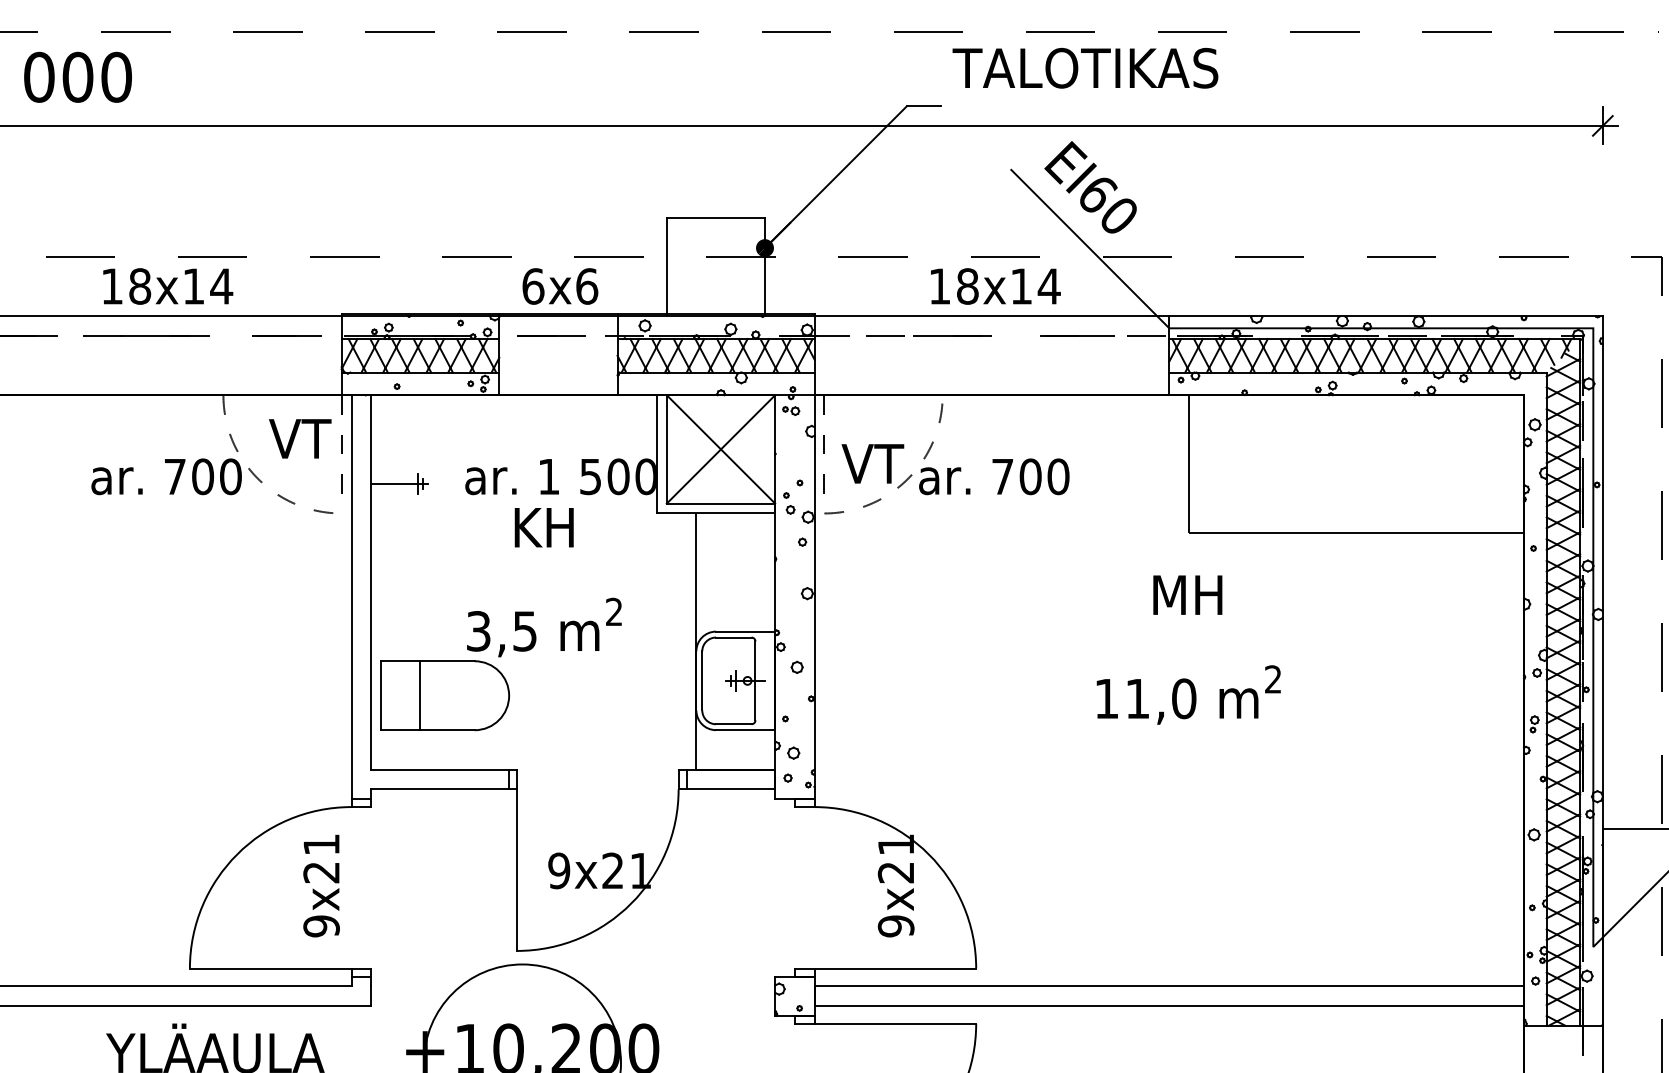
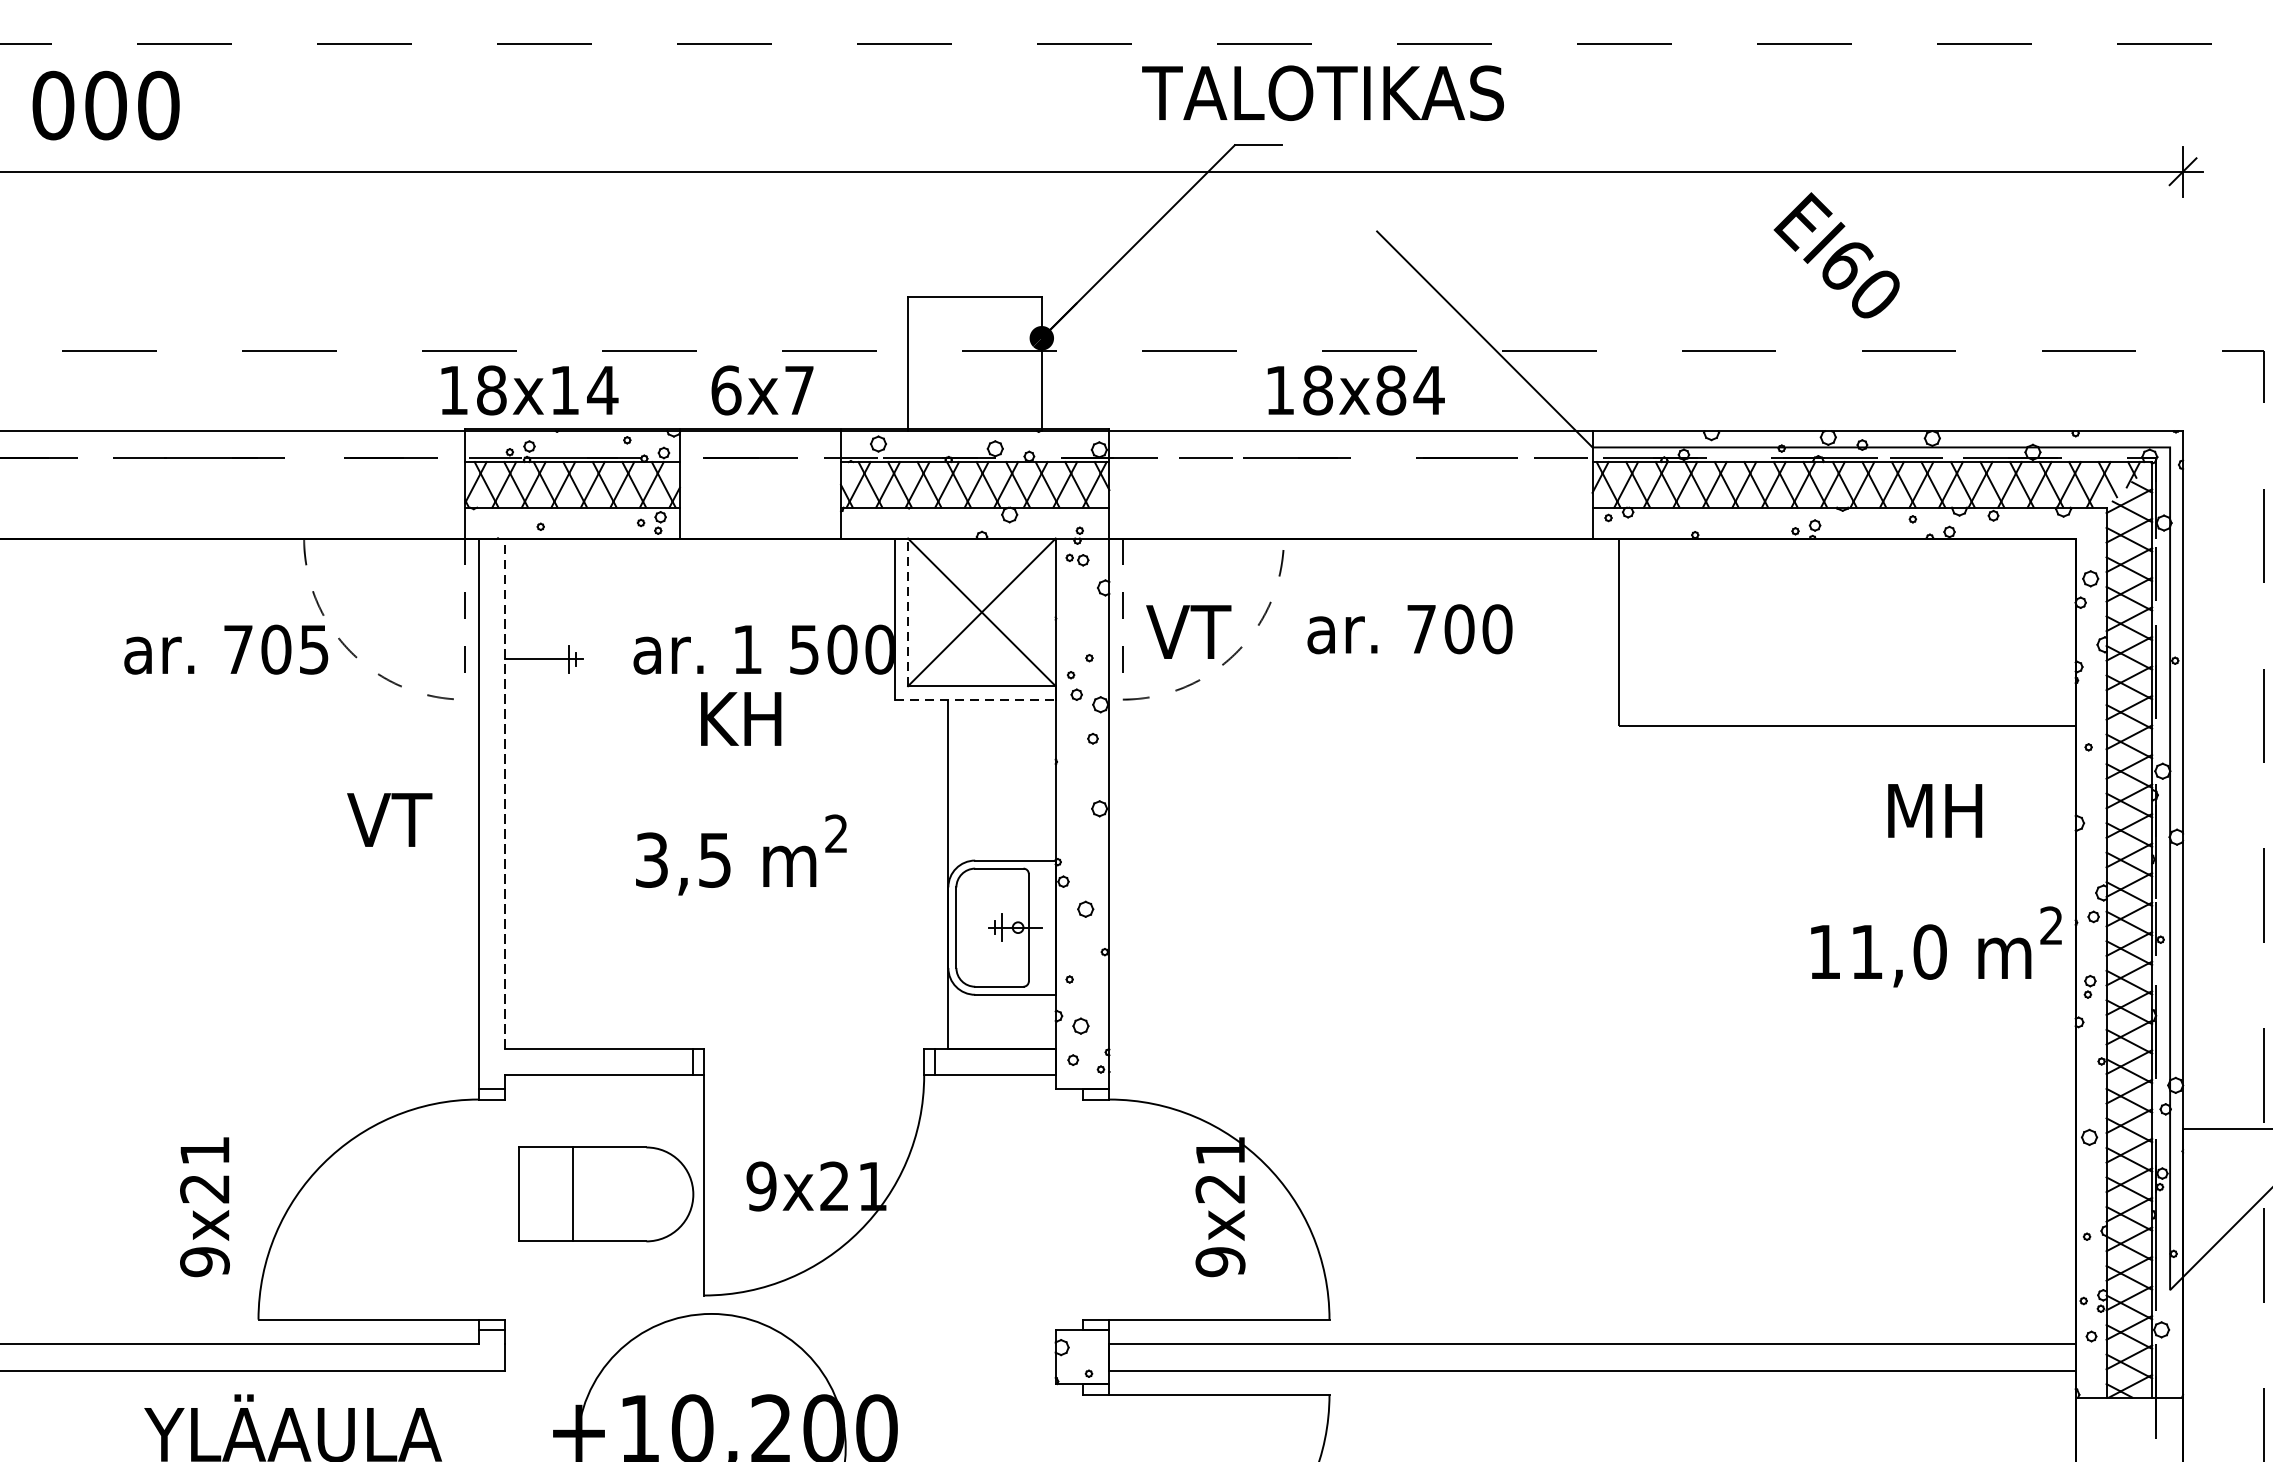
text: (1085, 68) -> (1323, 93), moved
text: (1090, 187) -> (1836, 255), moved
text: (168, 286) -> (530, 390), moved
text: (587, 286) -> (800, 390), 6x6 -> 6x7
text: (1021, 286) -> (1391, 390), 18x14 -> 18x84
text: (300, 438) -> (390, 819), moved
line: (666, 448) -> (907, 611), solid -> dashed
text: (230, 476) -> (313, 649), 700 -> 705
text: (994, 476) -> (1410, 628), moved
line: (716, 513) -> (975, 699), solid -> dashed
line: (371, 581) -> (505, 792), solid -> dashed
text: (1188, 649) -> (1936, 884), moved
part: (444, 695) -> (605, 1194), moved
text: (321, 885) -> (204, 1206), moved

